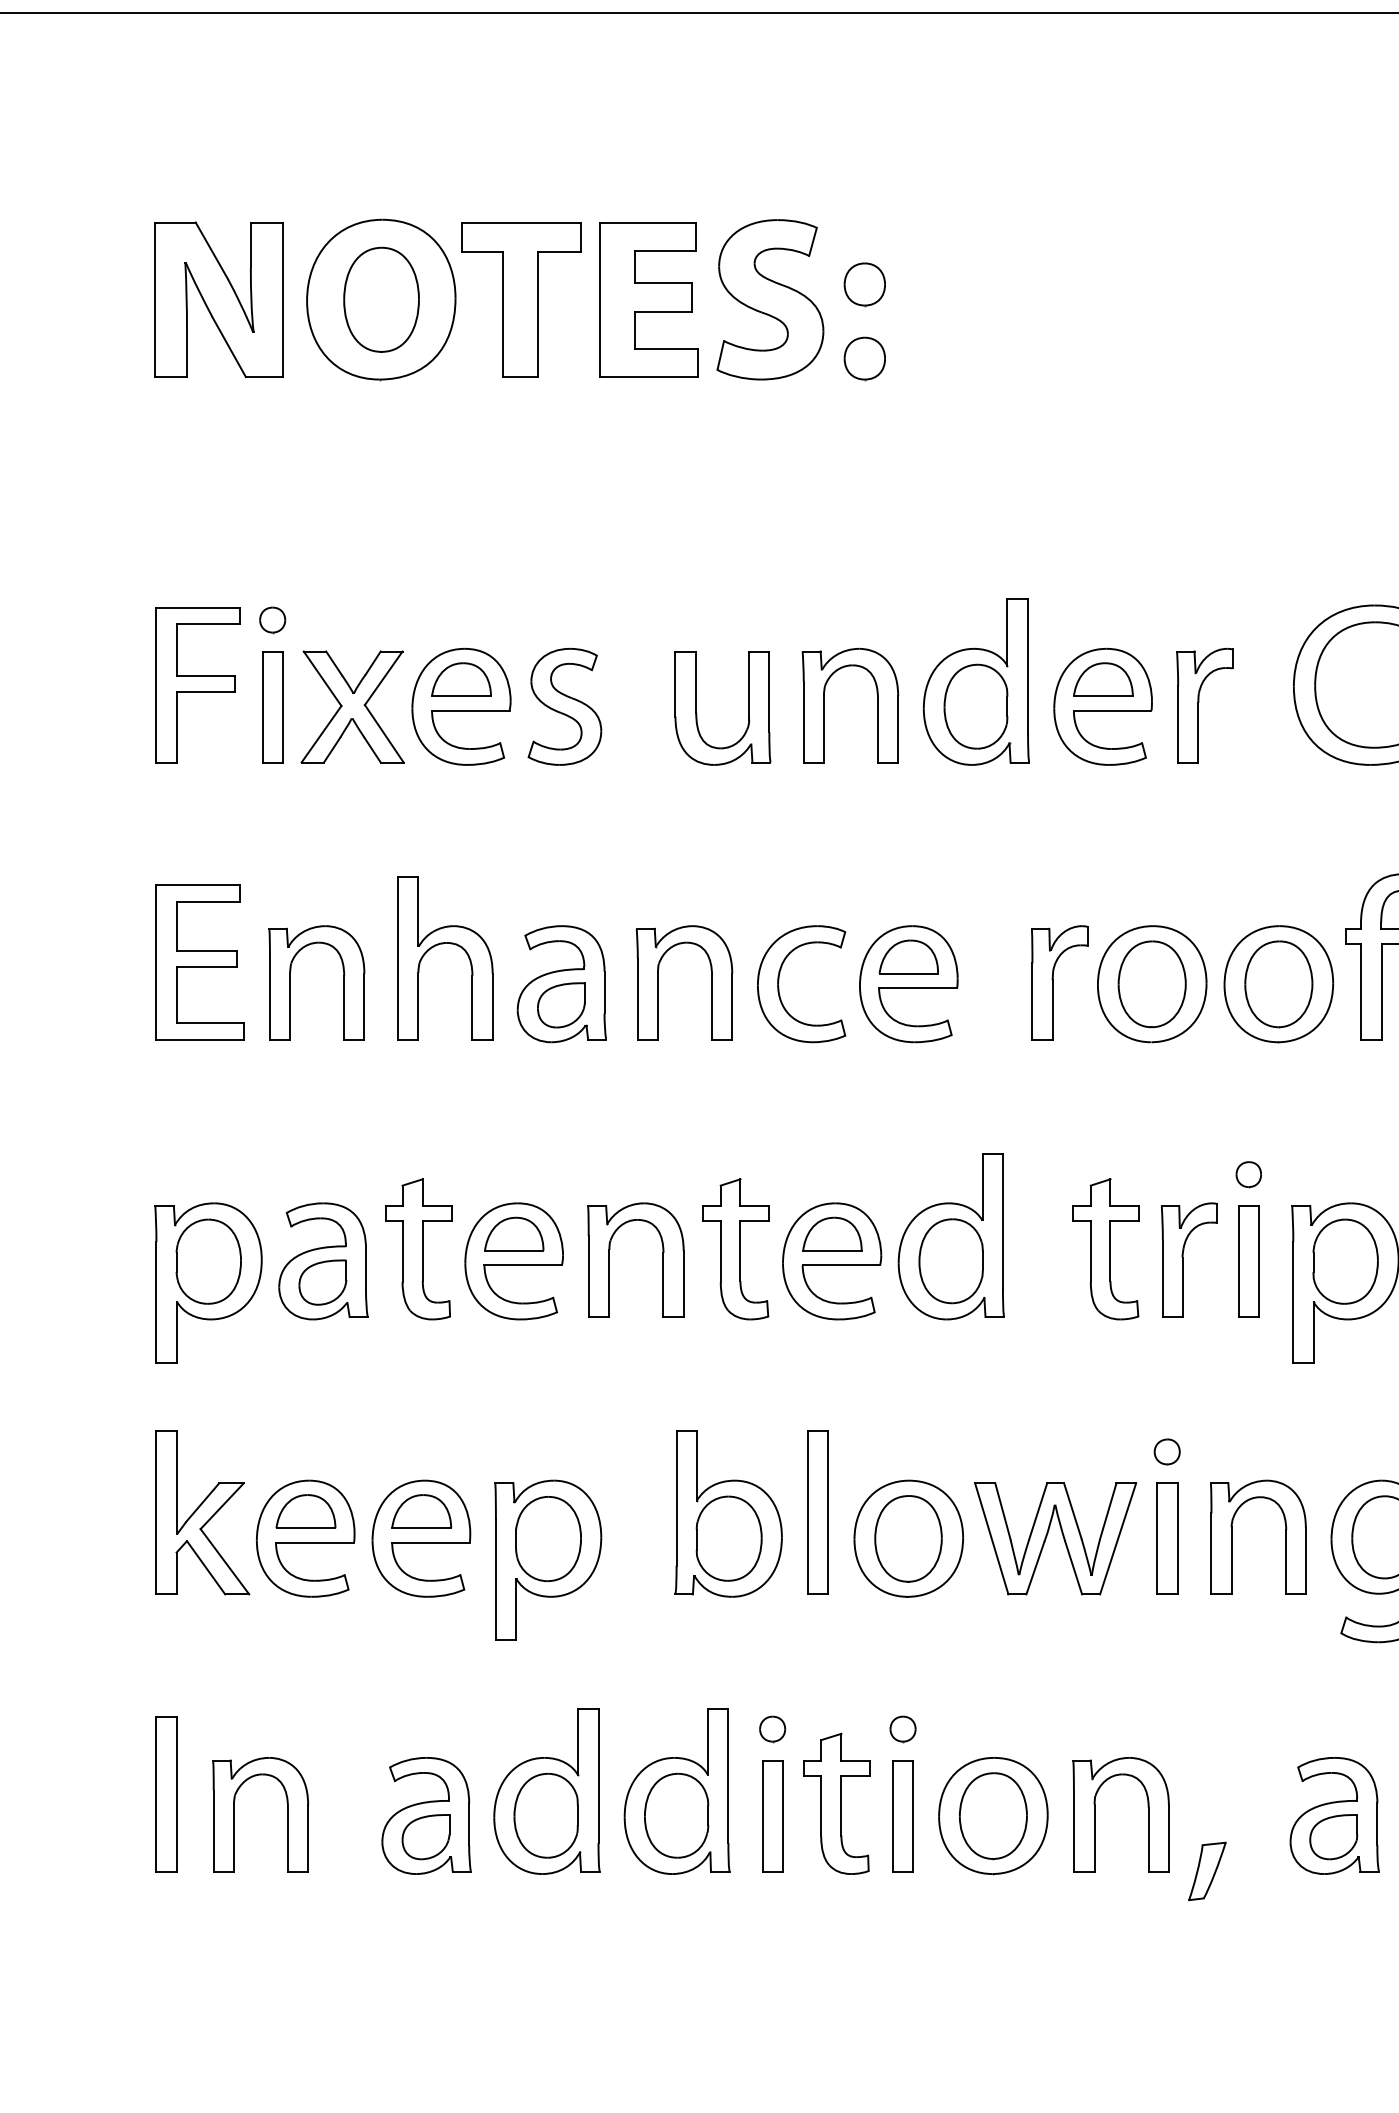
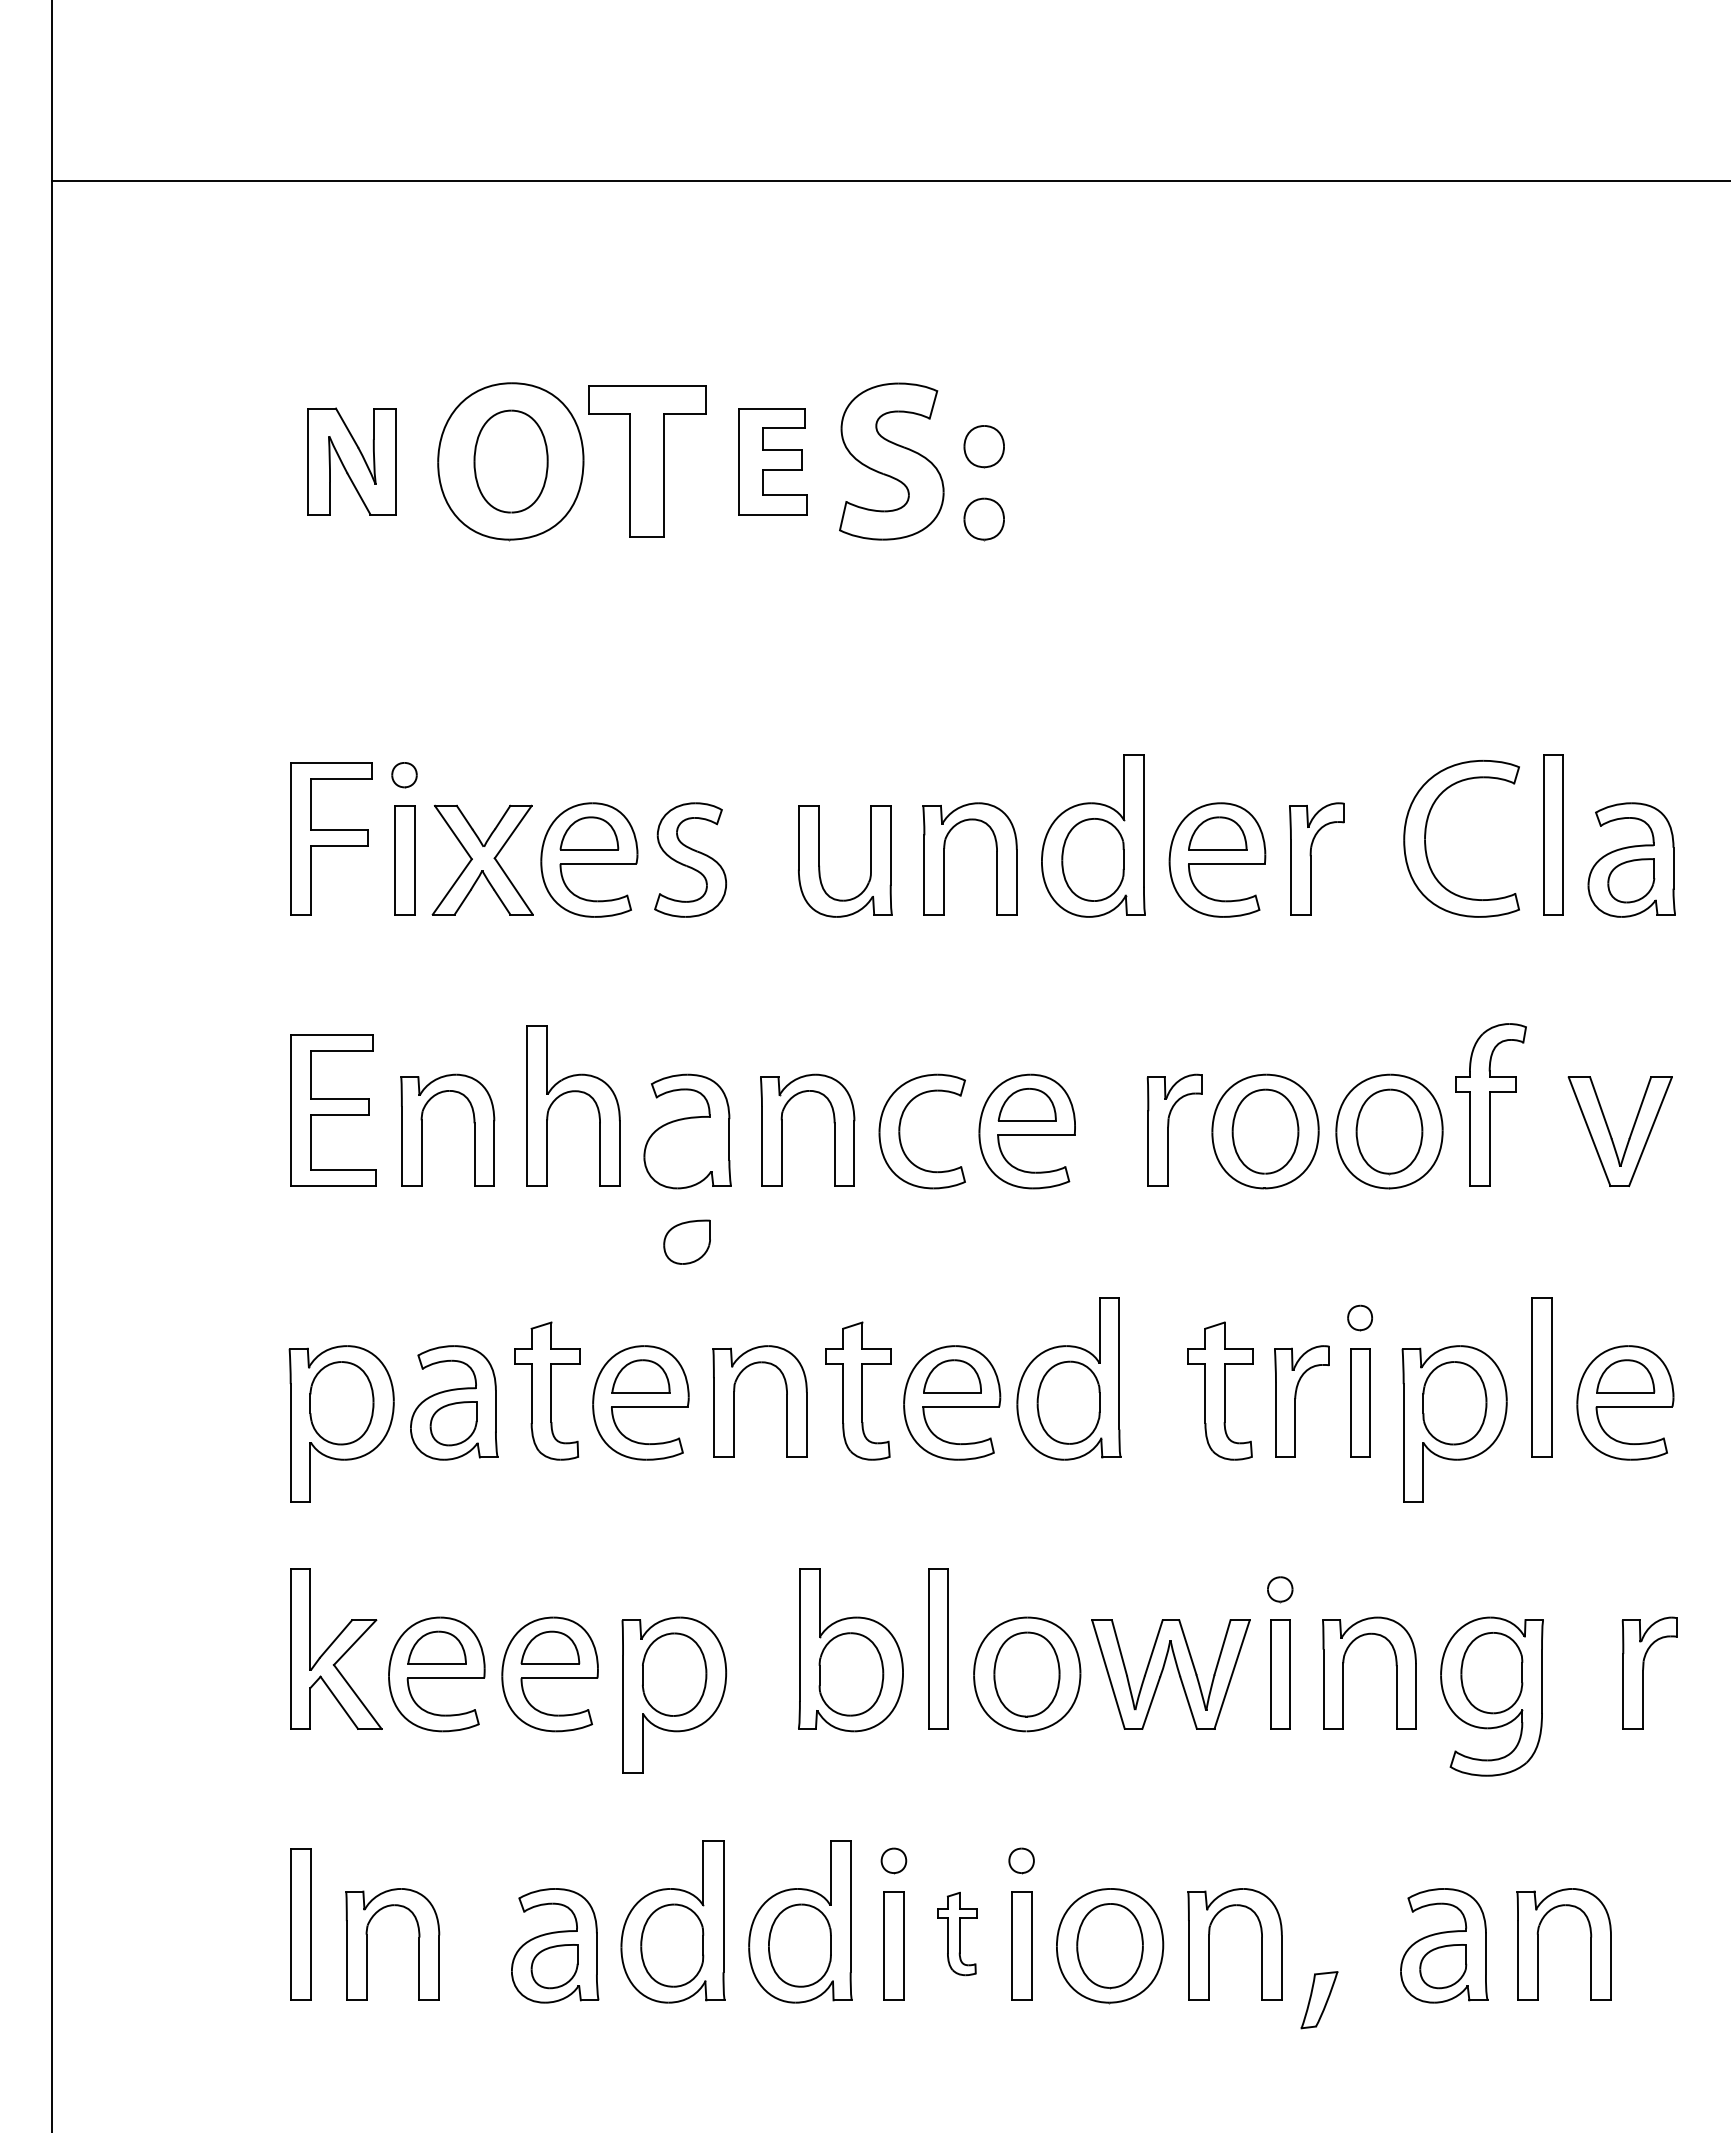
part: (218, 299) -> (351, 461), size x0.7
part: (648, 299) -> (772, 461), size x0.7
part: (560, 1004) -> (686, 1241), moved
part: (837, 1803) -> (957, 1933), size x0.6

